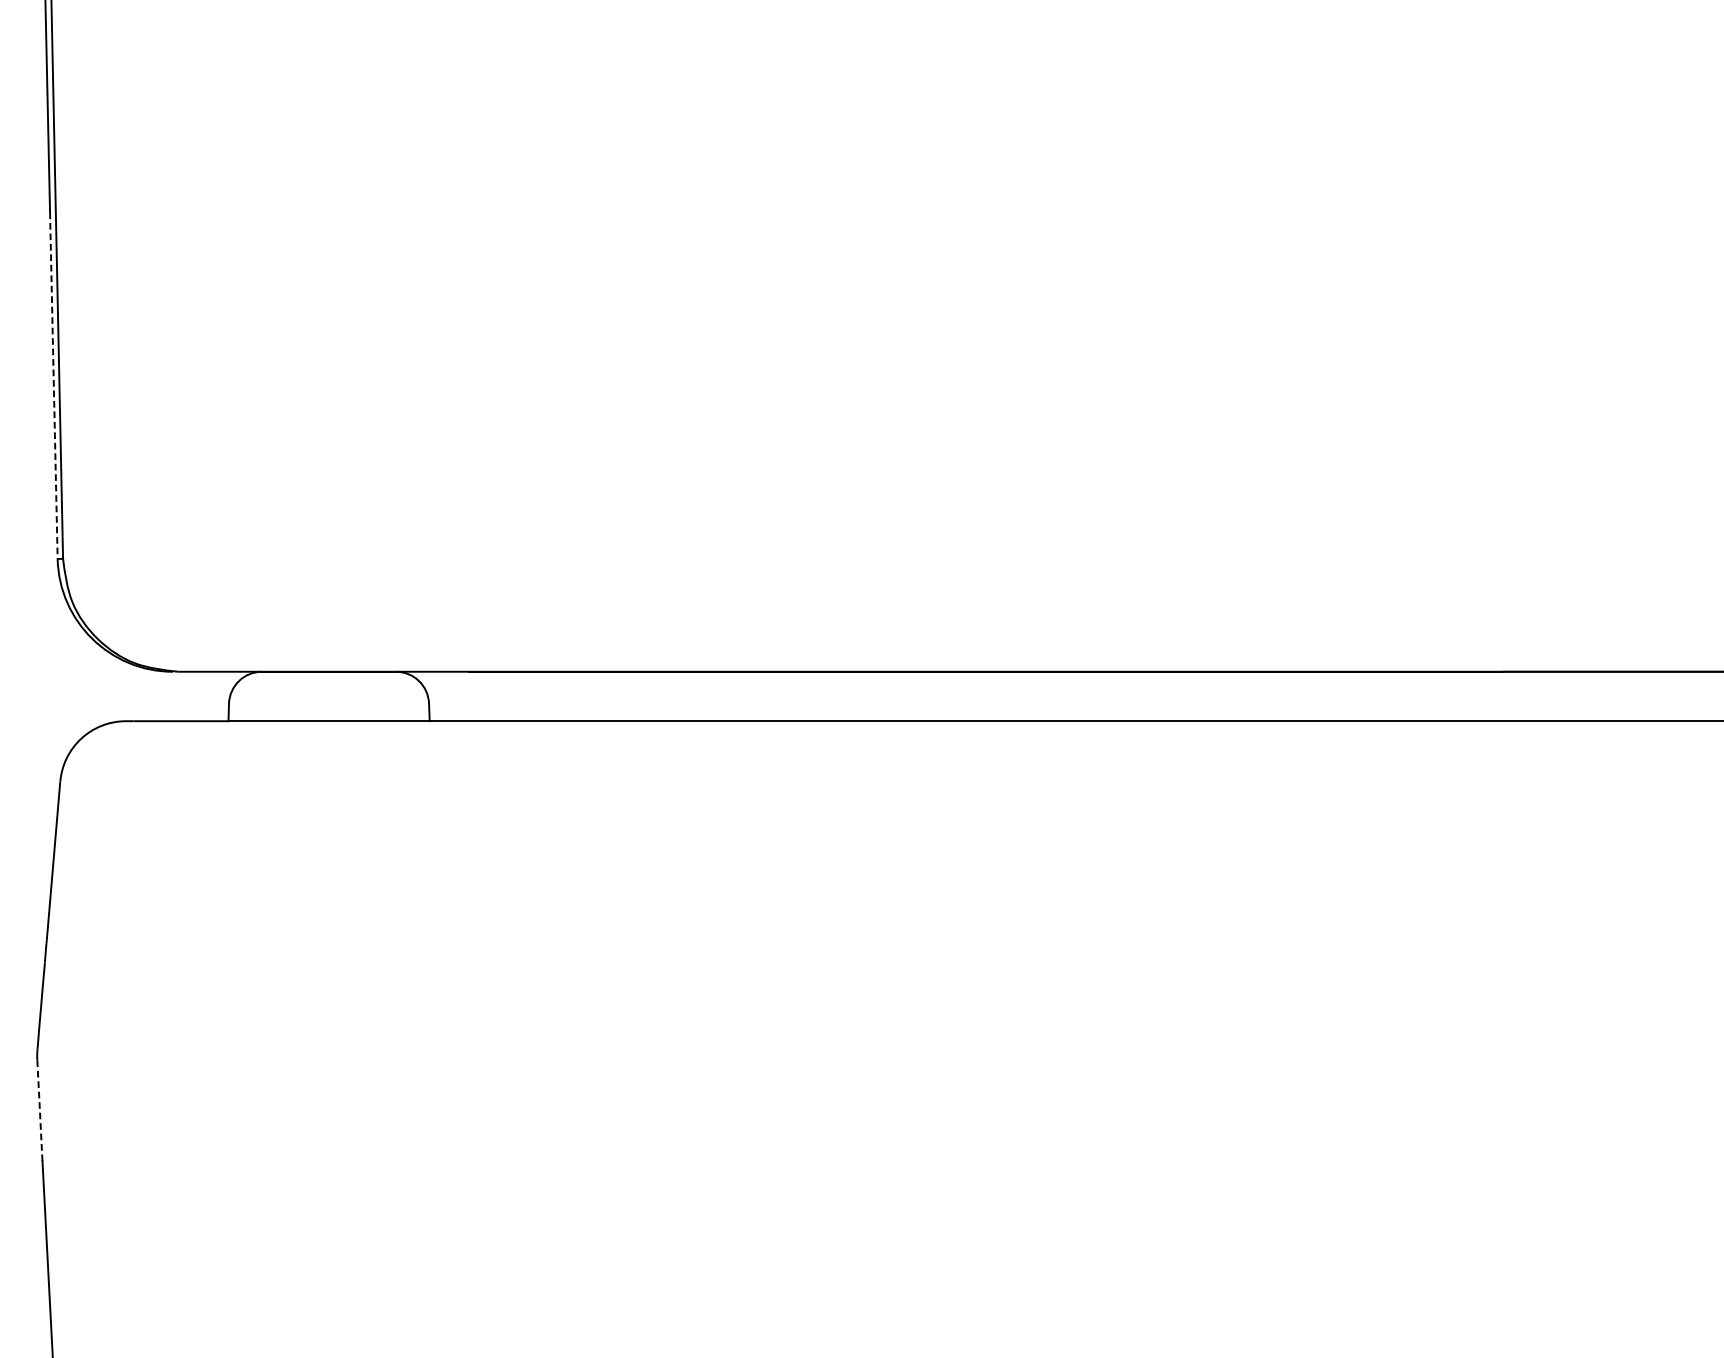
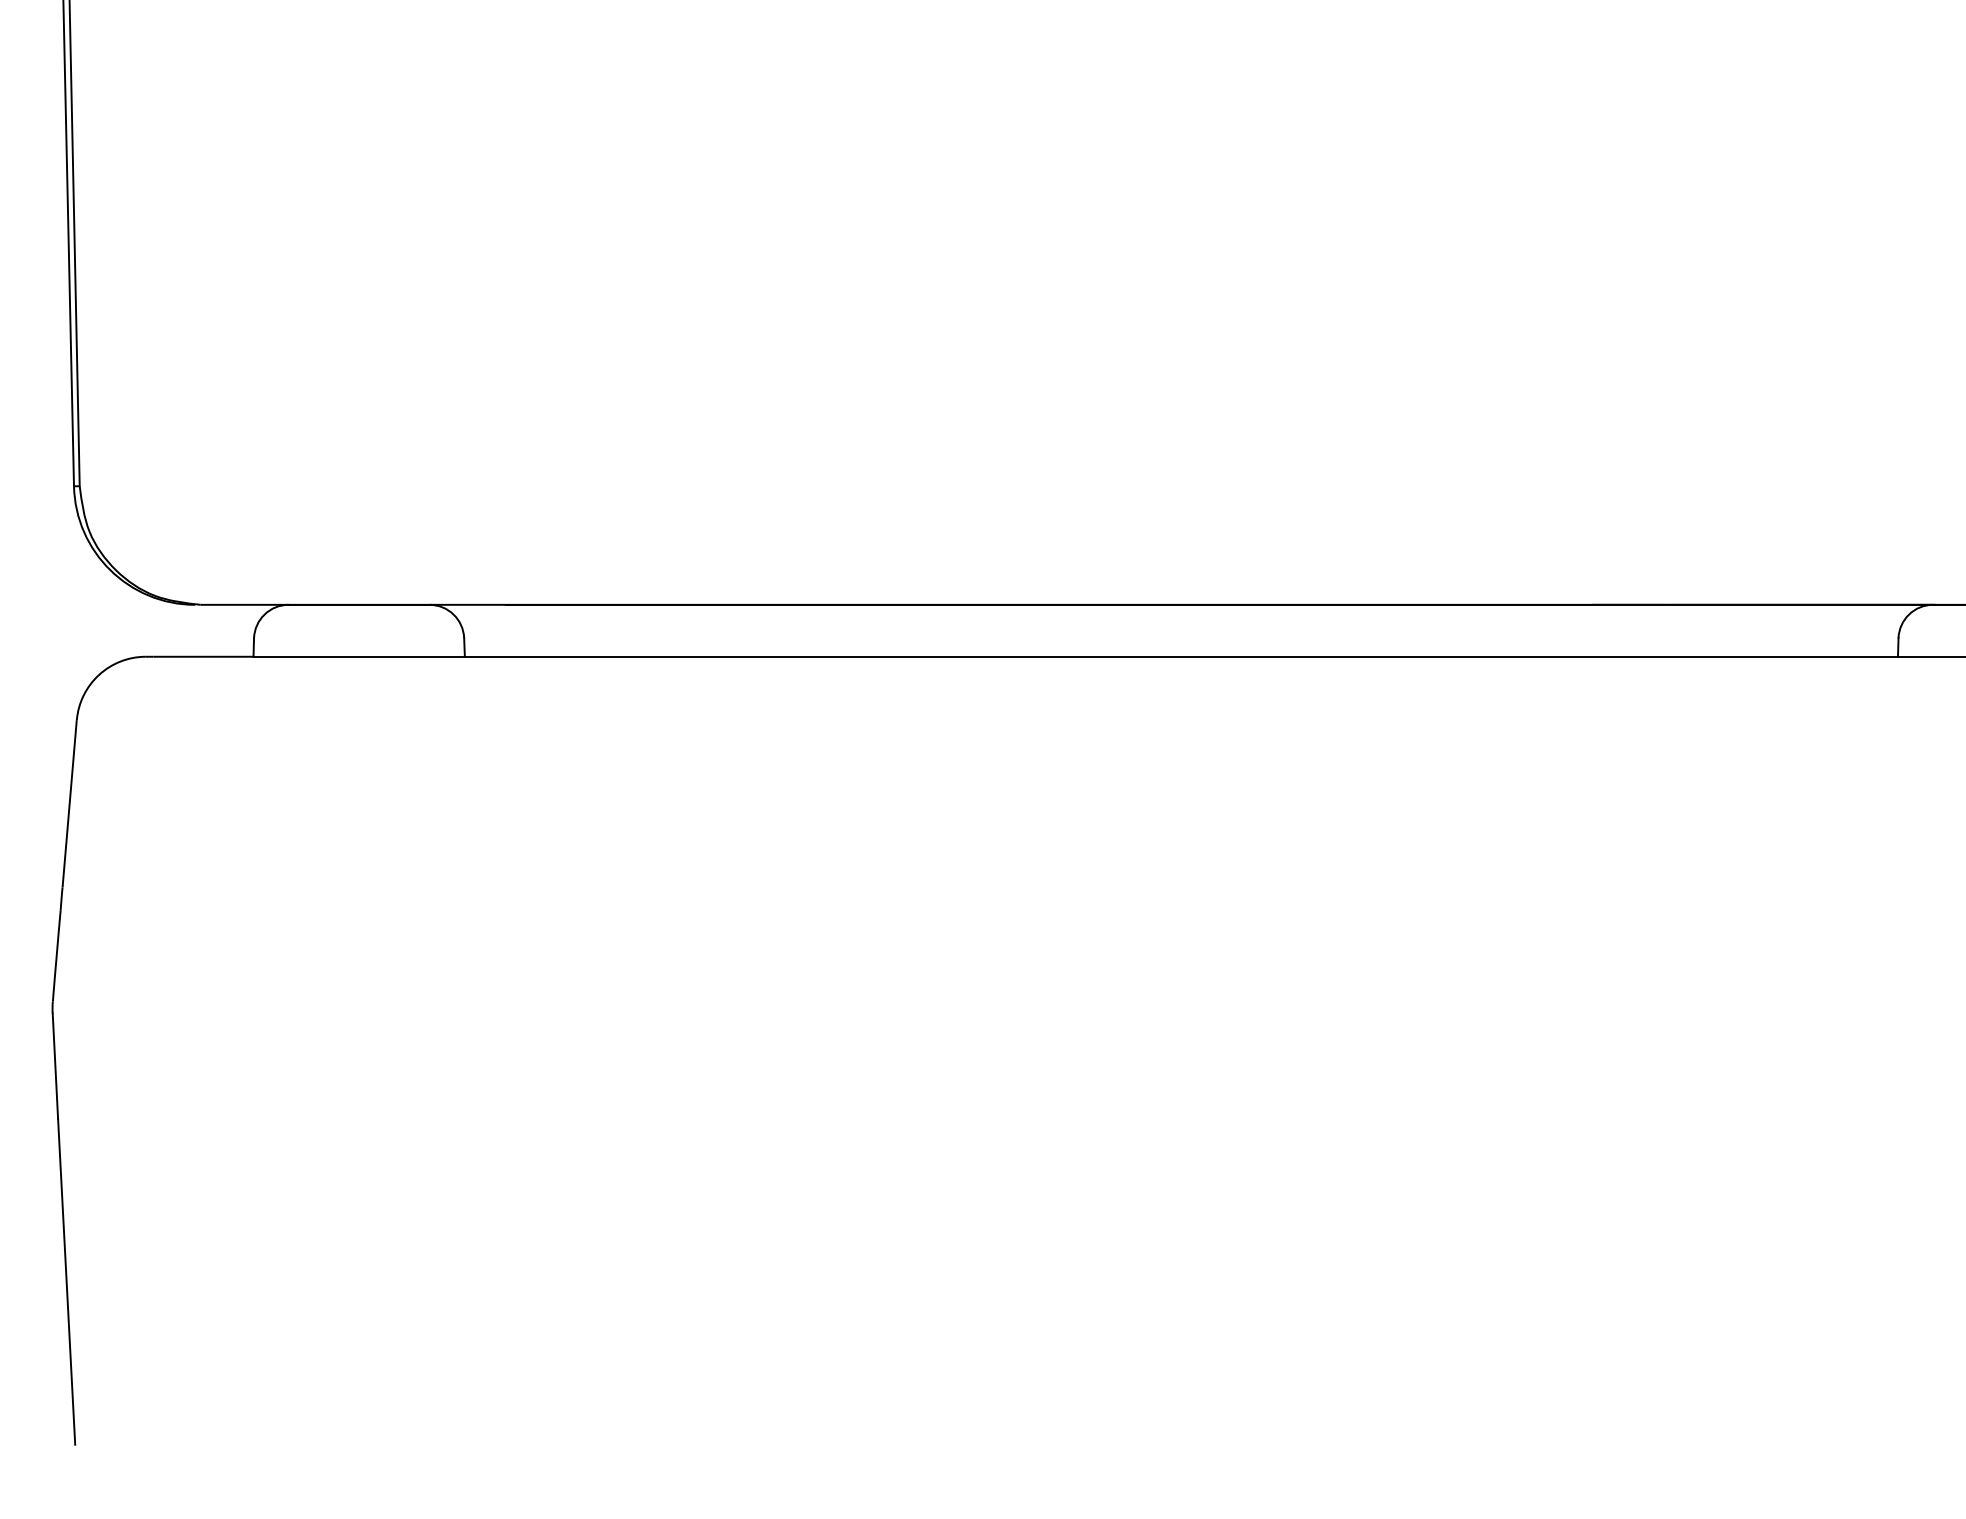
line: (54, 385) -> (70, 304), dashed -> solid
line: (40, 1111) -> (55, 1066), dashed -> solid

